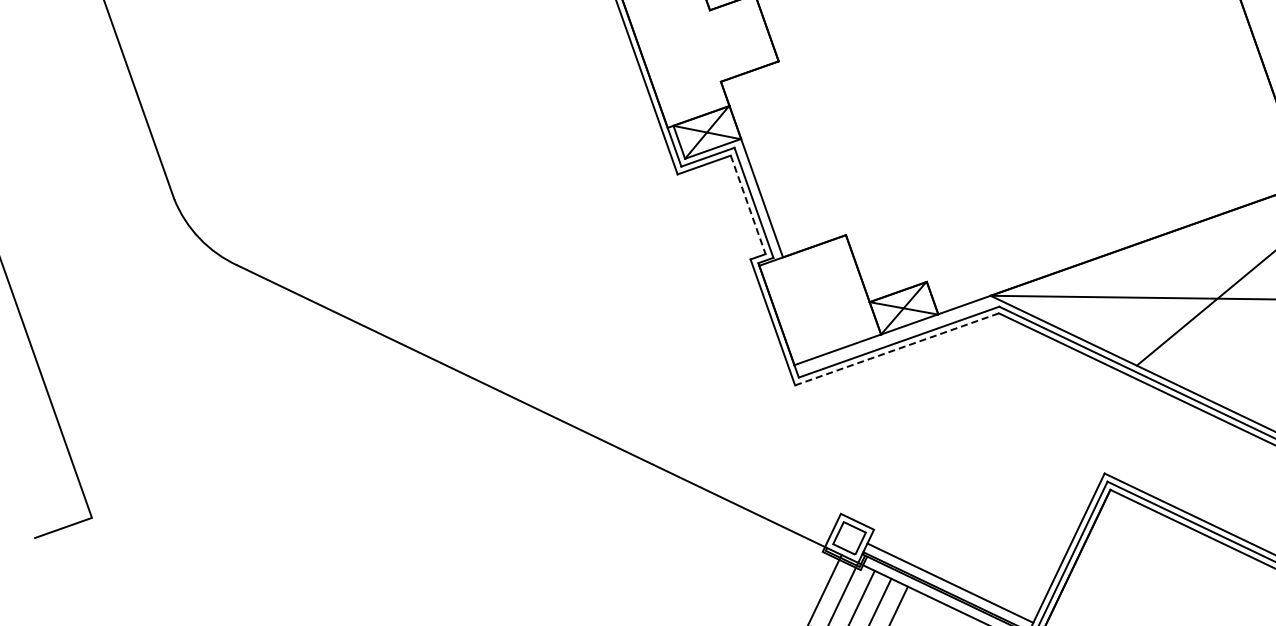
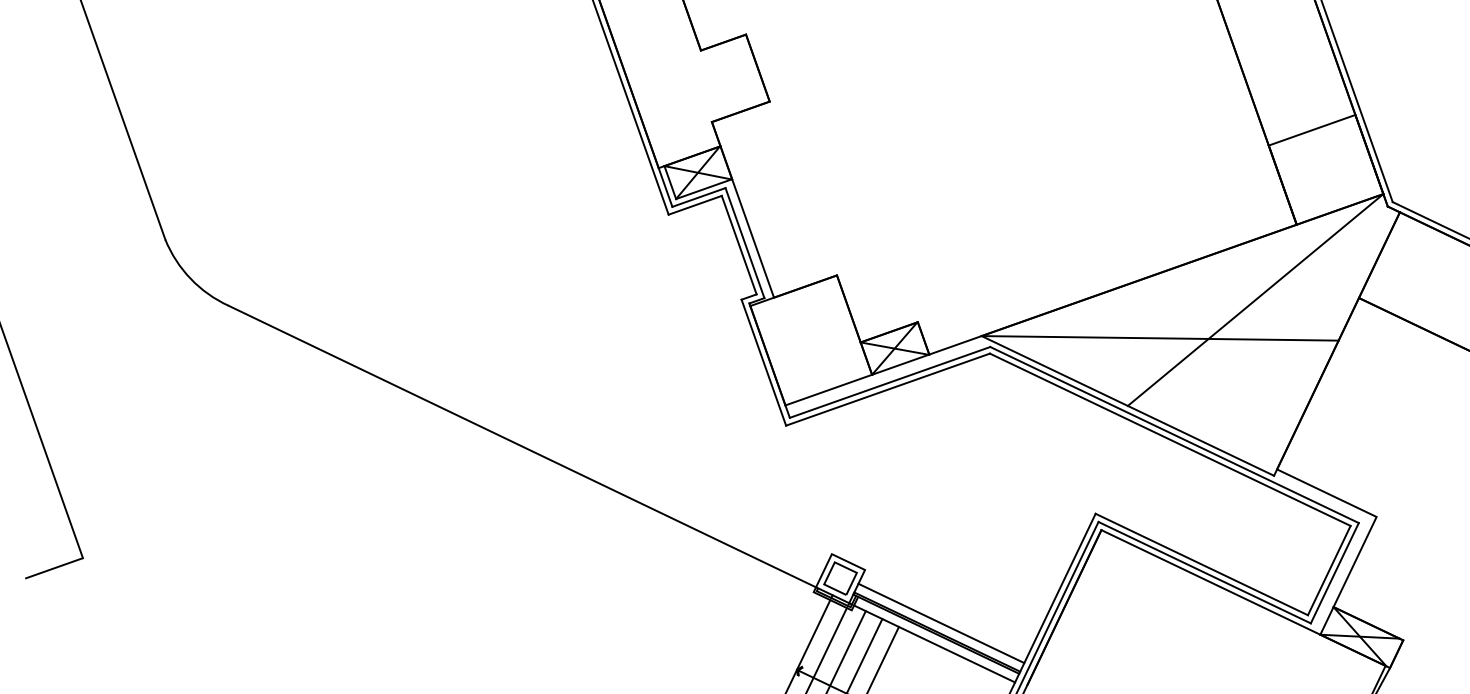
line: (748, 205) -> (739, 245), dashed -> solid
line: (897, 349) -> (888, 389), dashed -> solid

